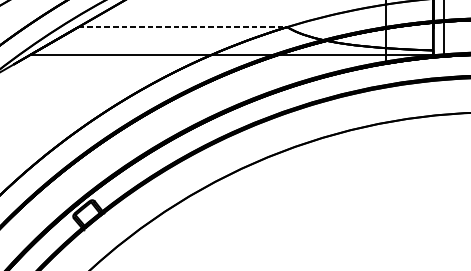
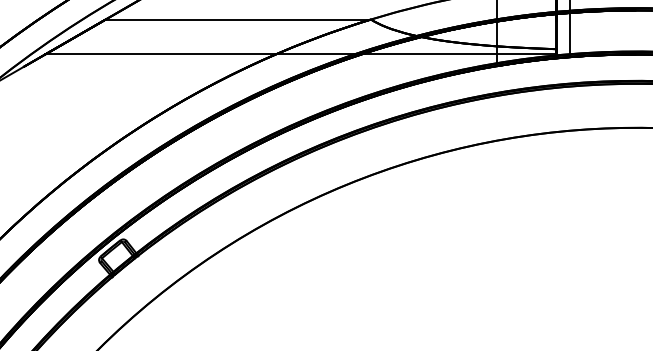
line: (182, 27) -> (238, 19), dashed -> solid

